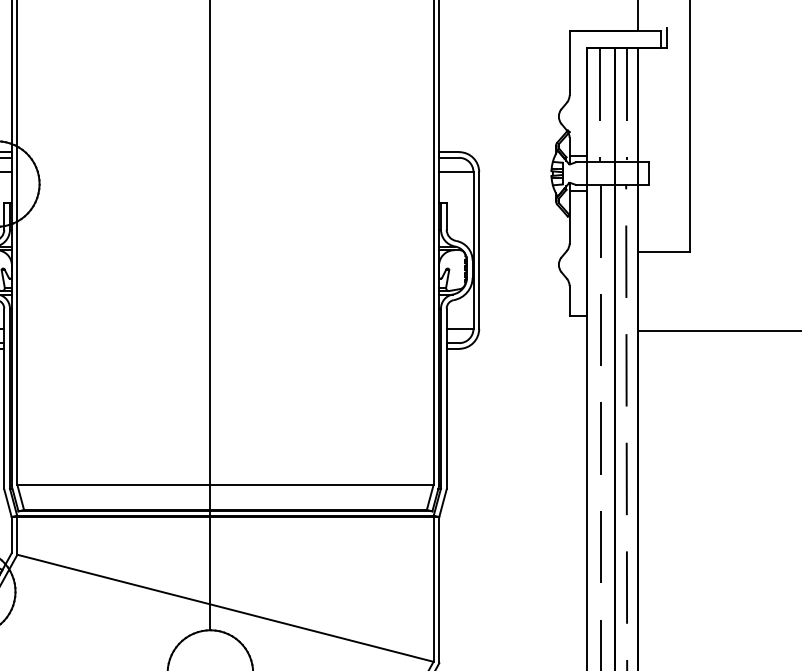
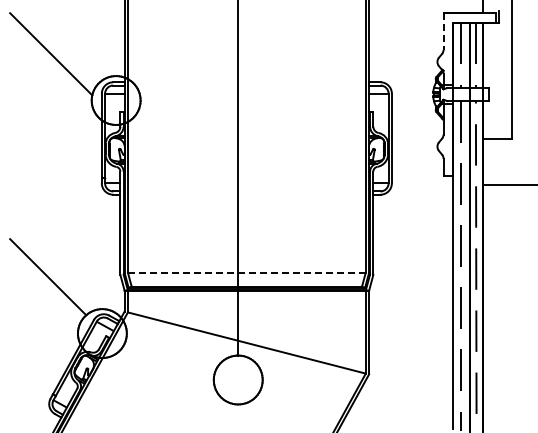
line: (569, 63) -> (443, 31), solid -> dashed
line: (224, 484) -> (246, 272), solid -> dashed

